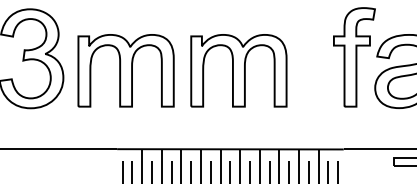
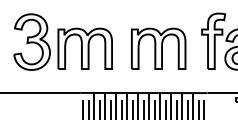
part: (238, 70) -> (158, 48), moved

